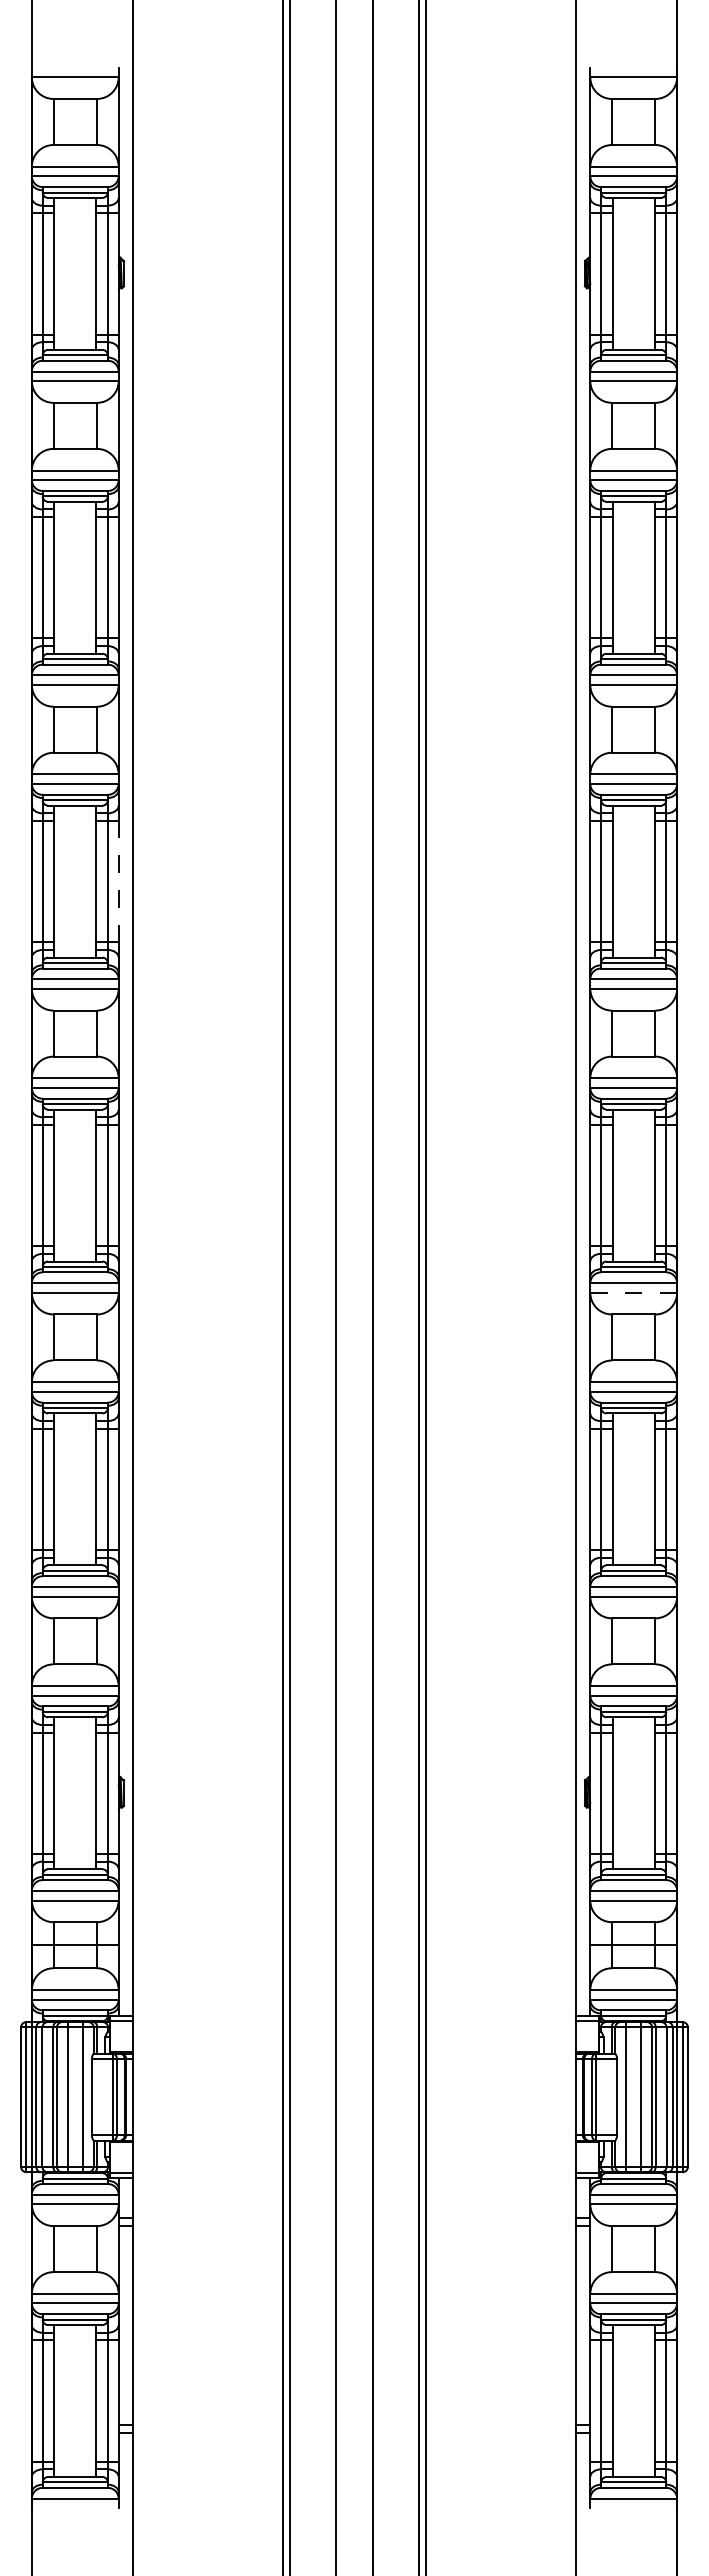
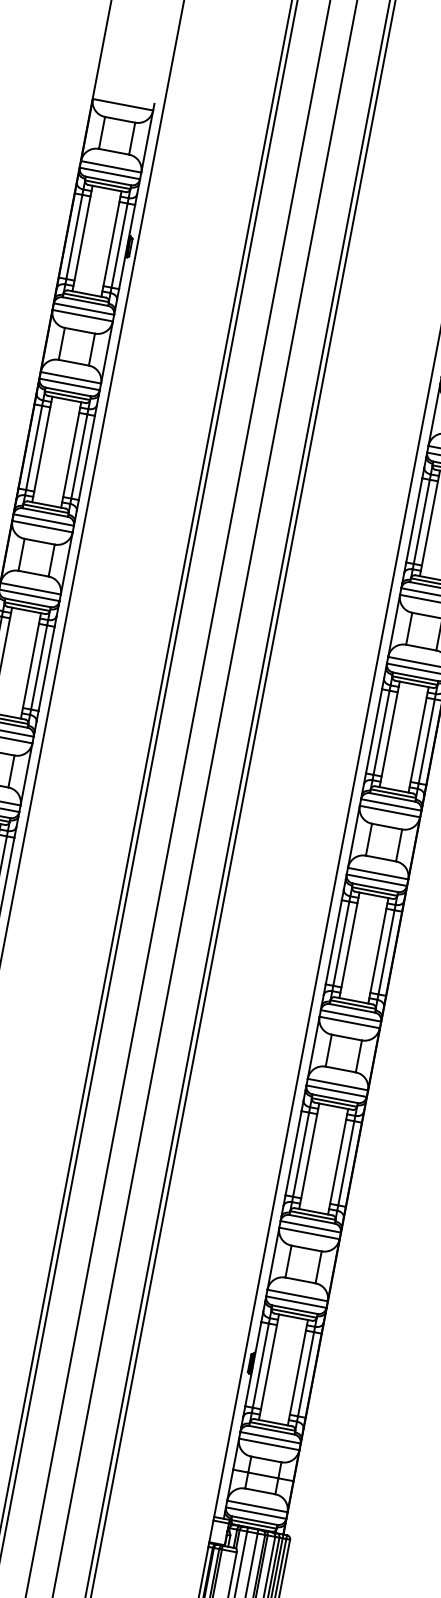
line: (118, 881) -> (46, 668), dashed -> solid
line: (634, 1292) -> (350, 1022), dashed -> solid

